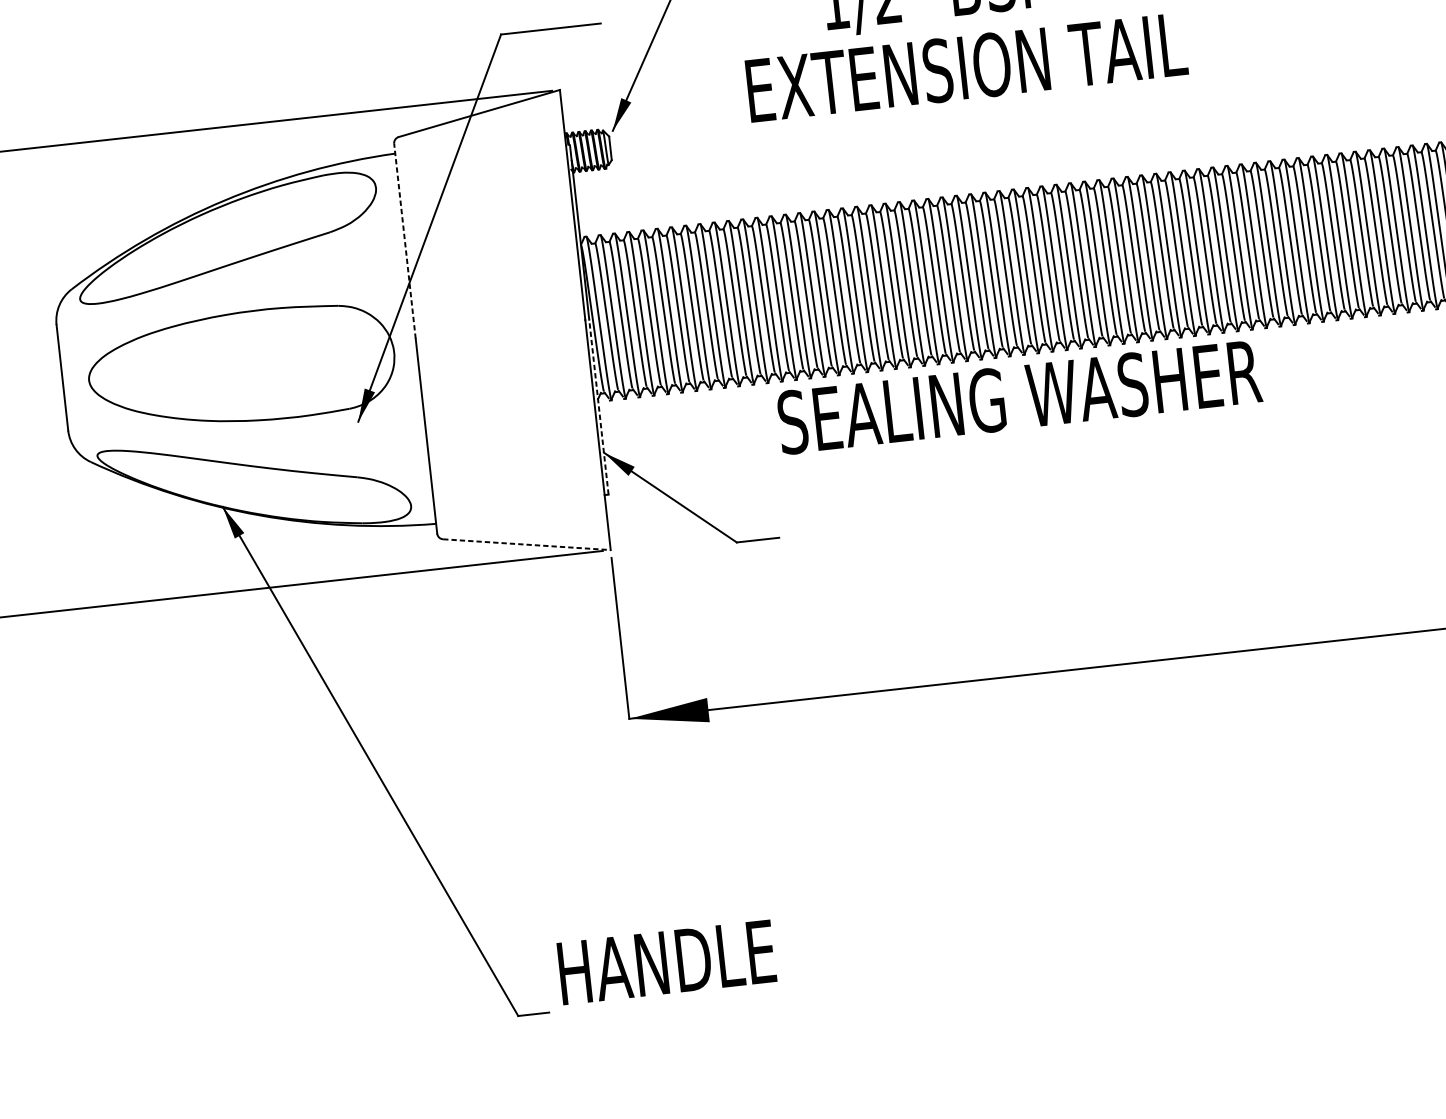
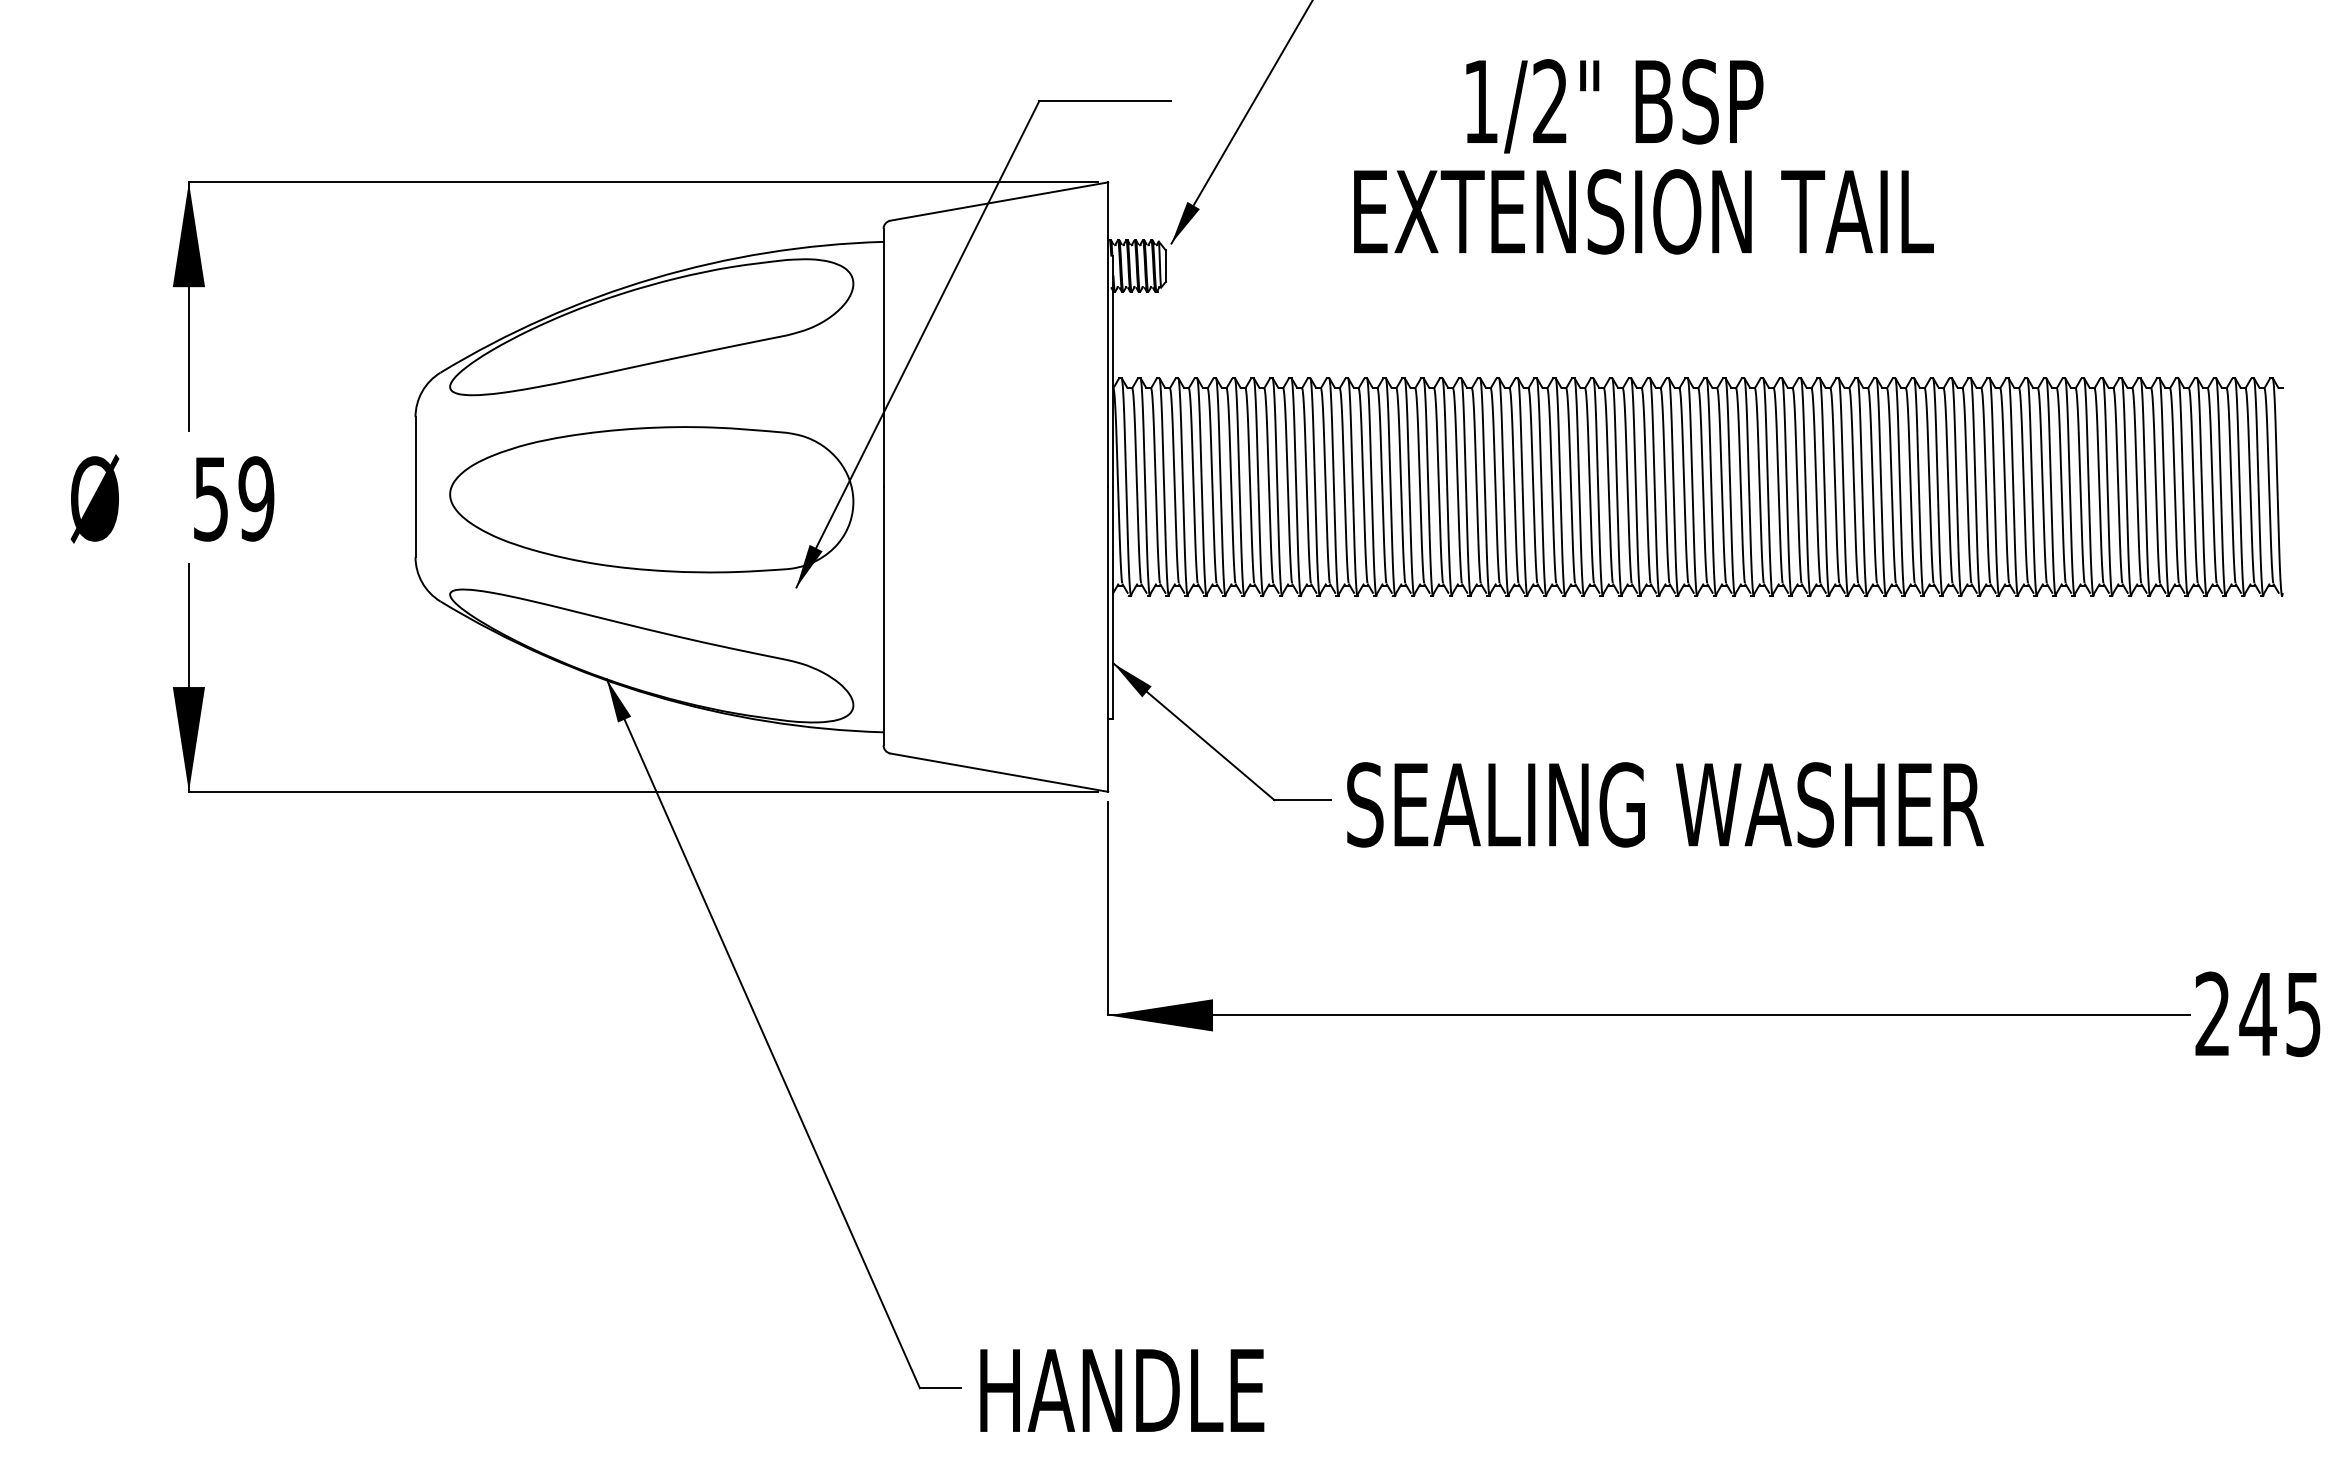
line: (404, 240) -> (883, 357), dashed -> solid
text: (1019, 396) -> (1665, 804), moved
line: (599, 407) -> (1113, 603), dashed -> solid
line: (527, 544) -> (999, 772), dashed -> solid
text: (667, 962) -> (1122, 1390), moved

